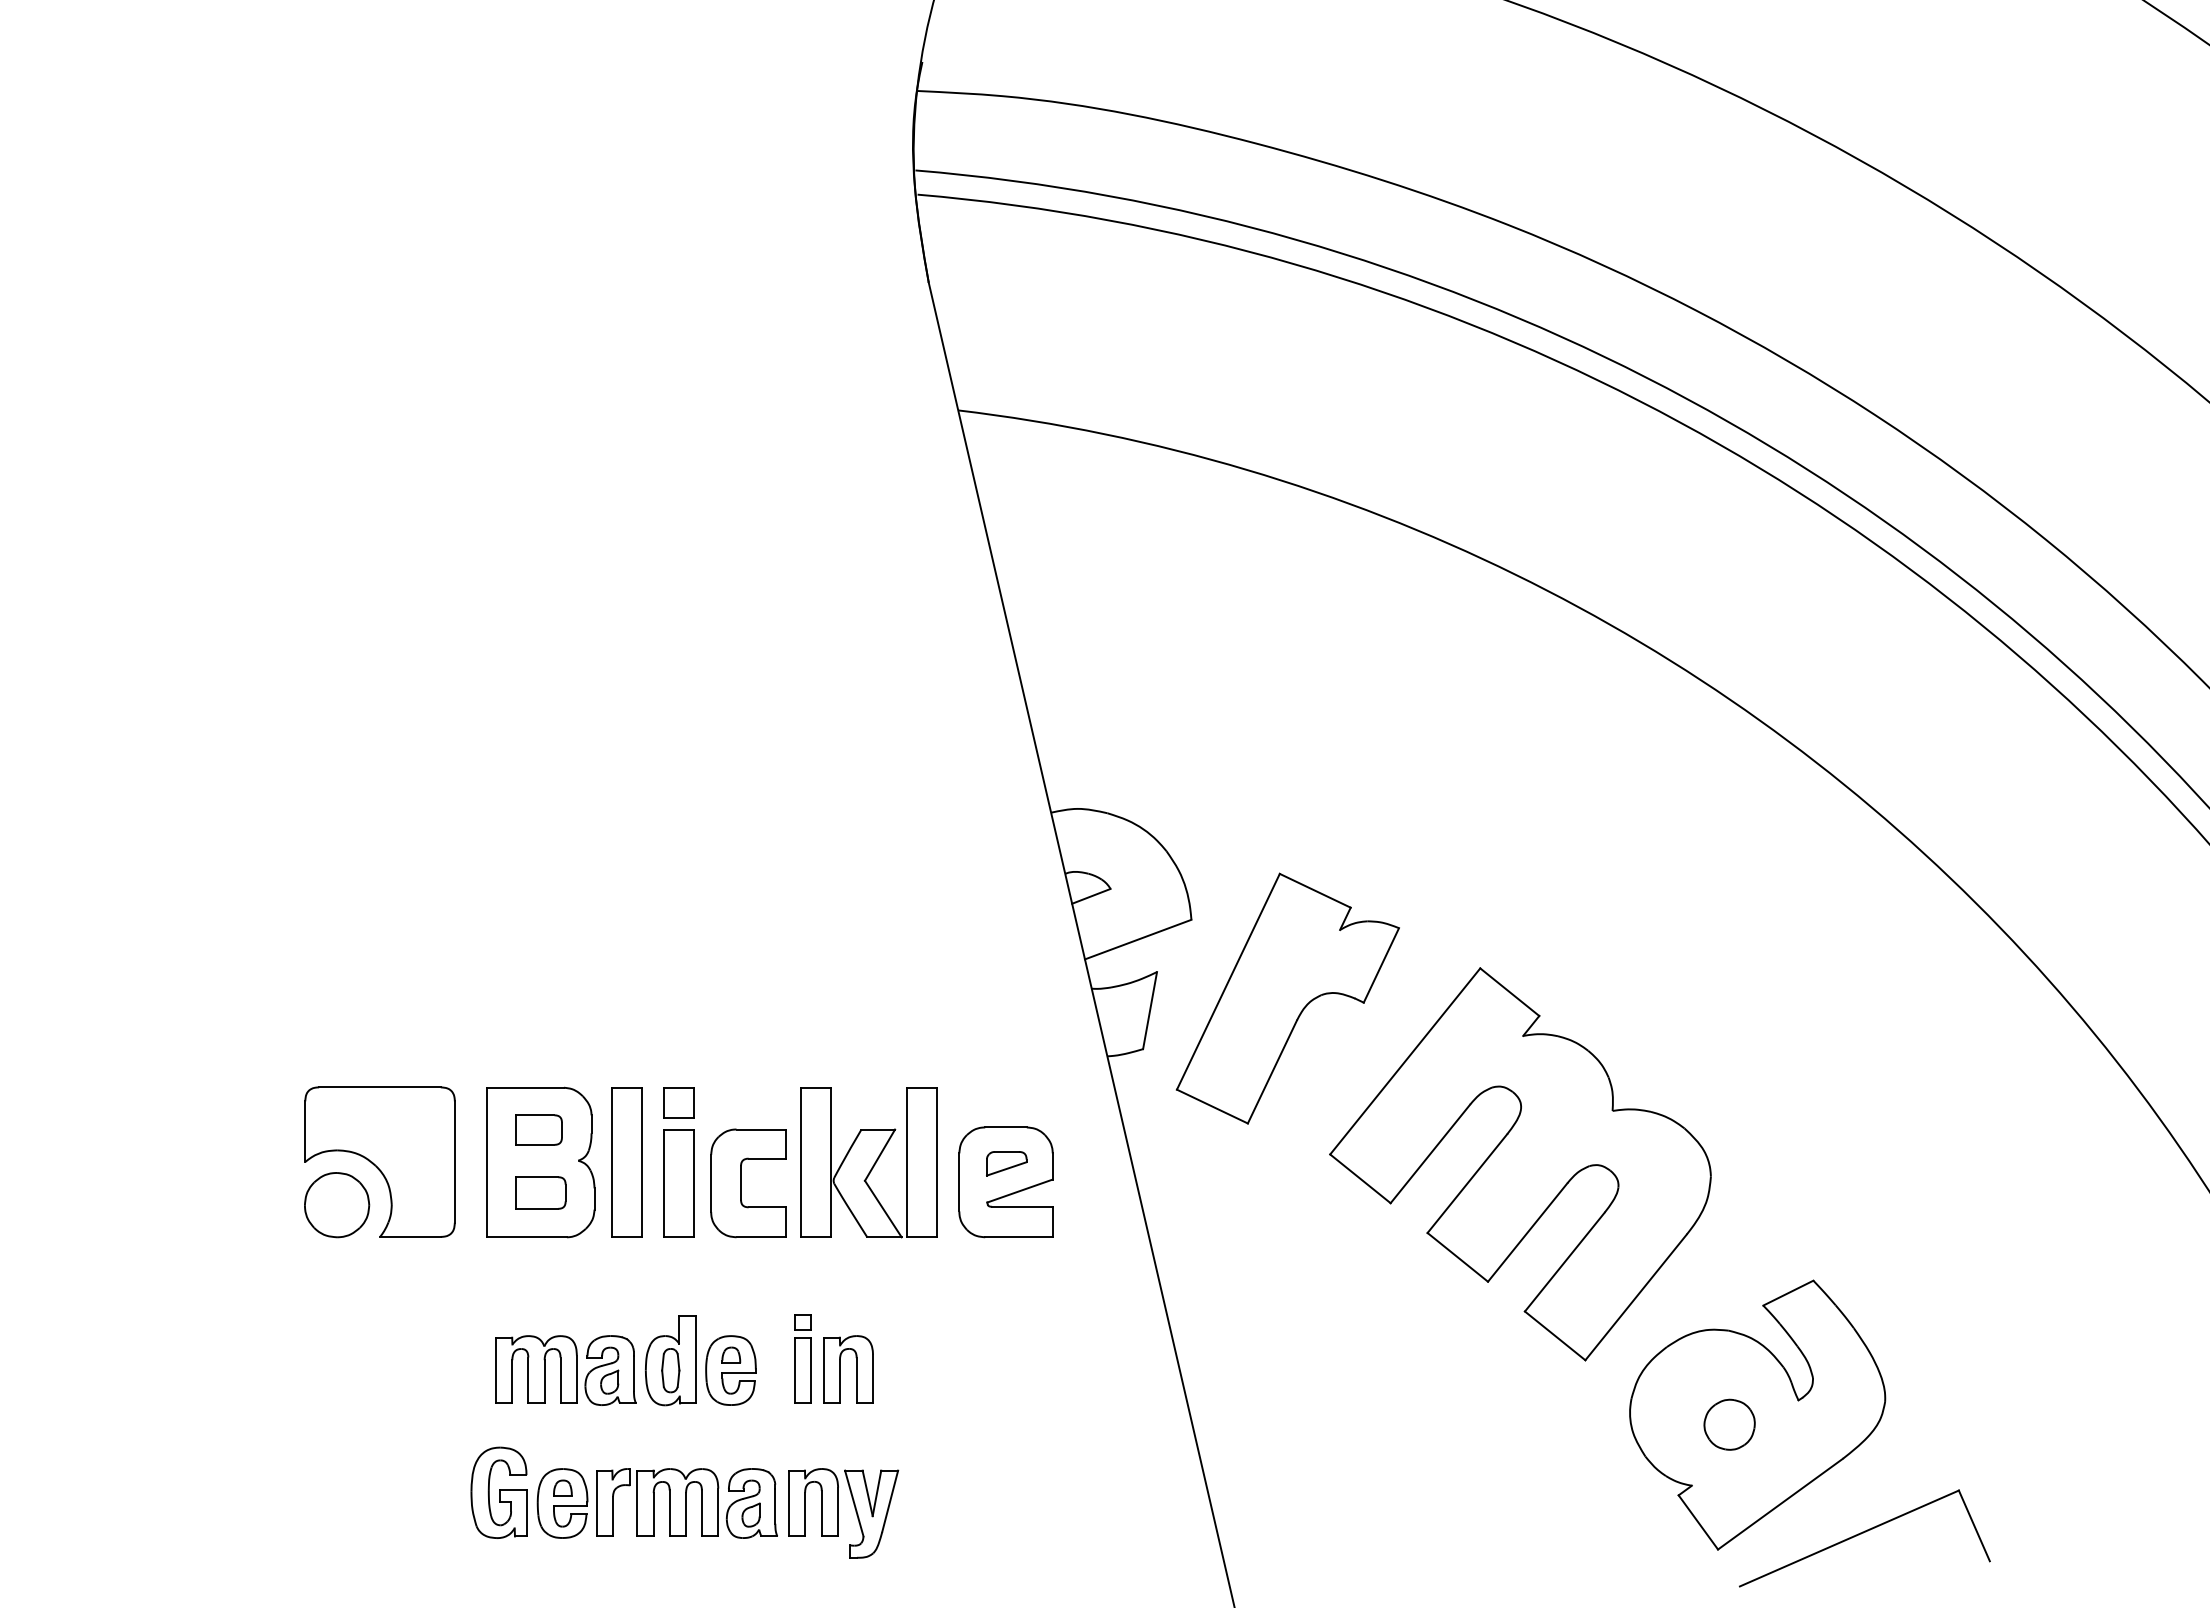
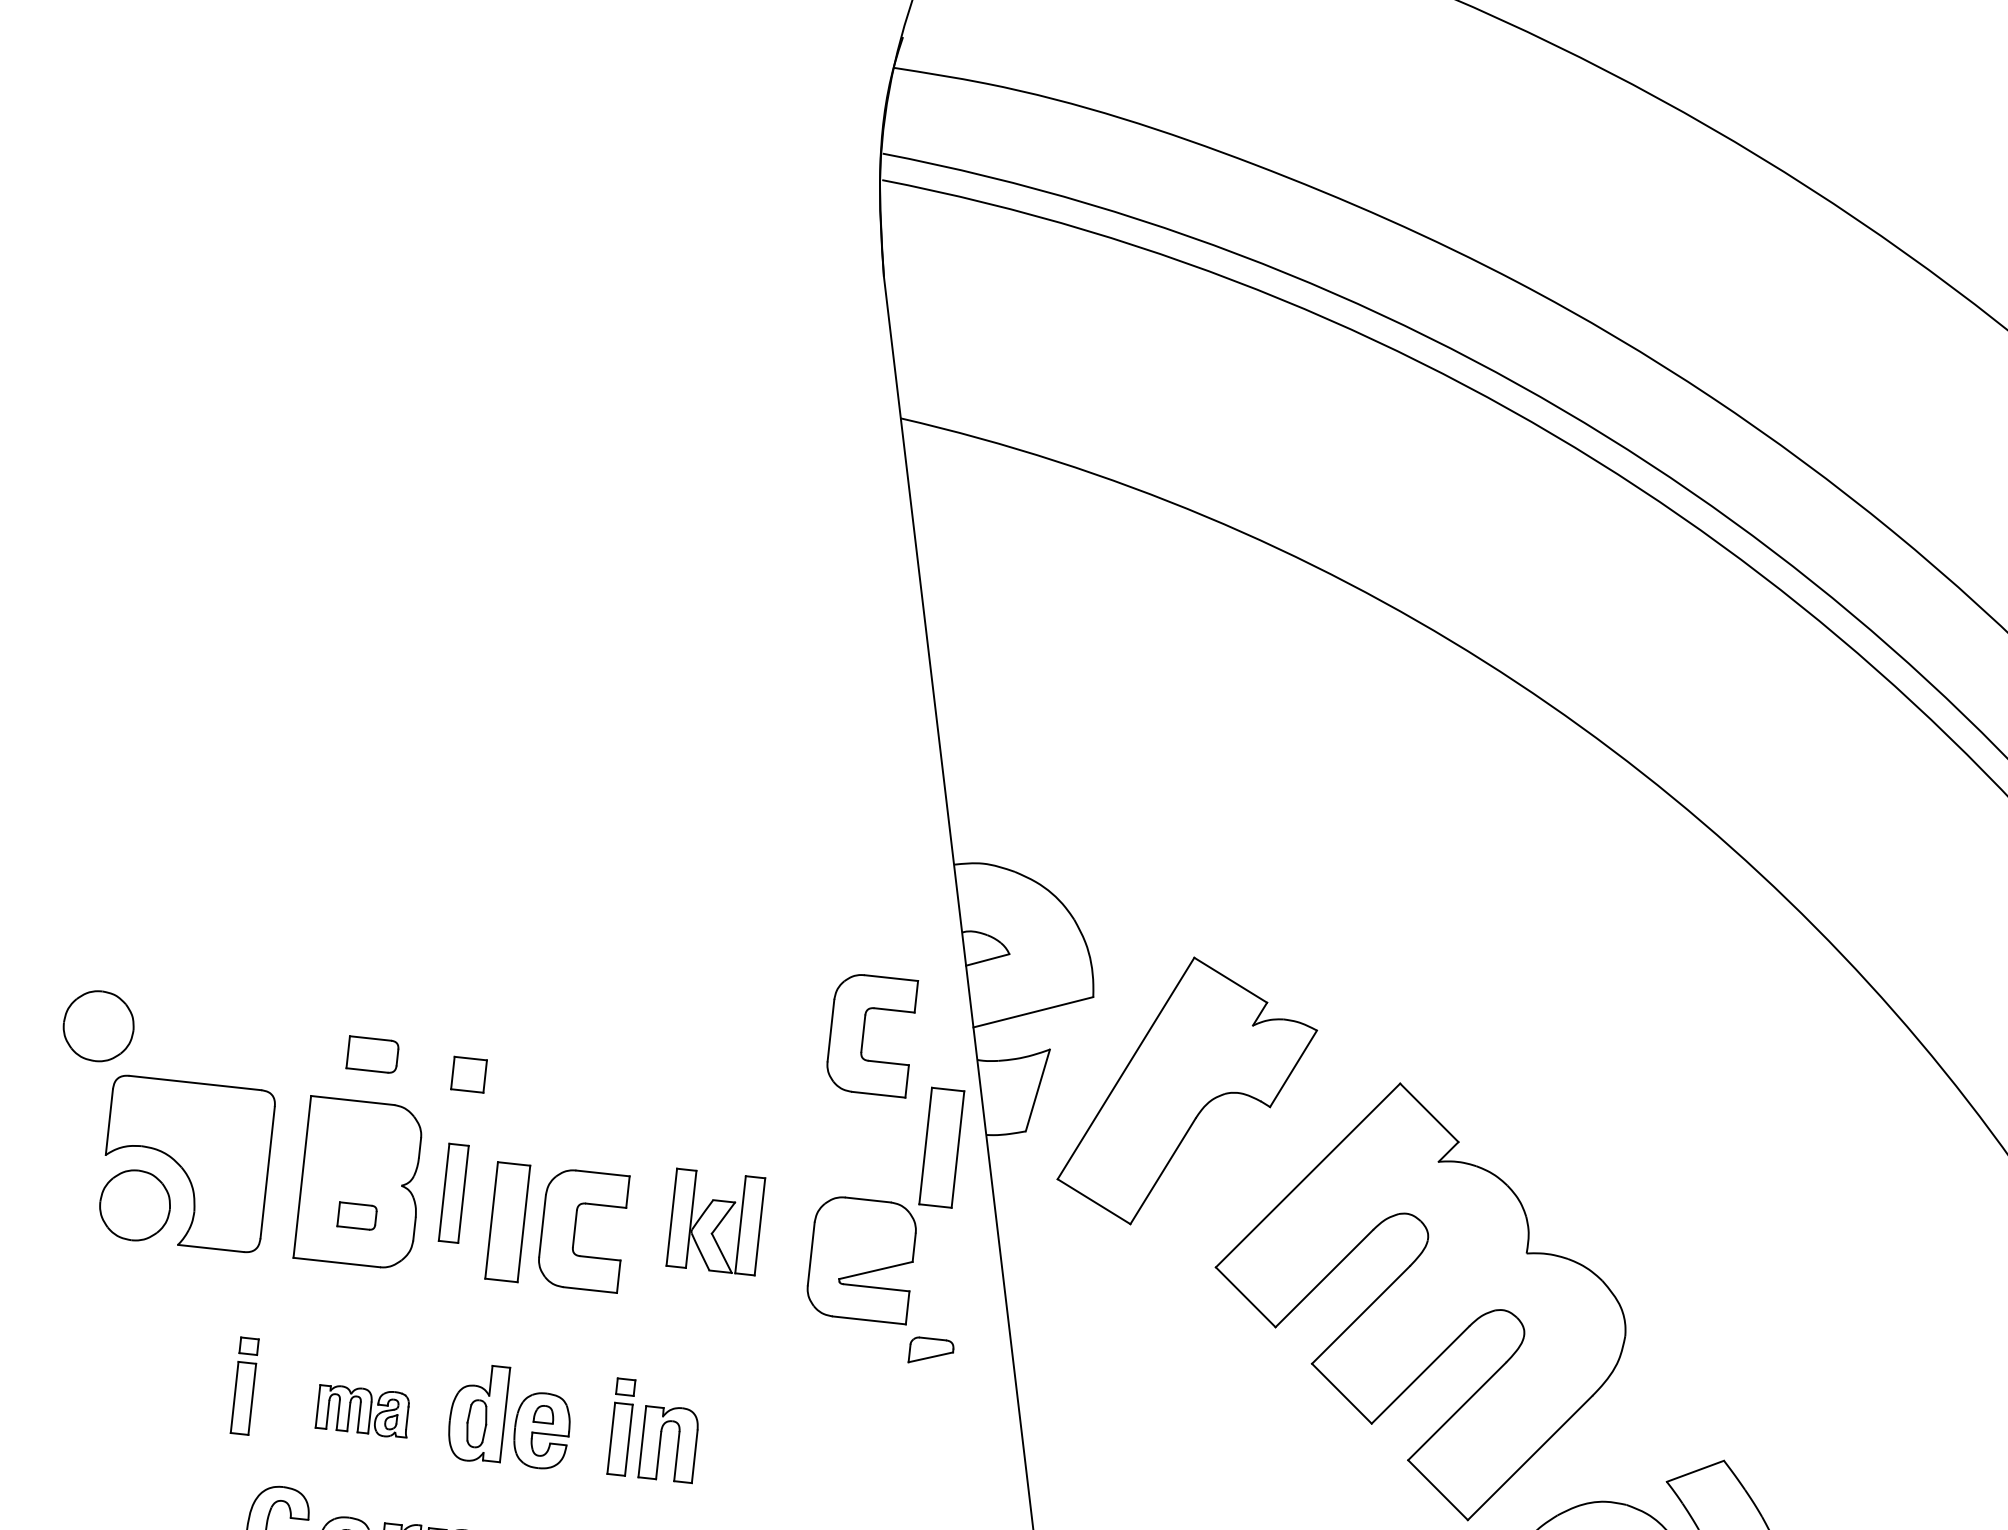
part: (985, 976) -> (863, 1034), added
part: (286, 1045) -> (99, 1026), added
part: (1067, 1072) -> (941, 1147), added
part: (678, 1102) -> (468, 1074), moved
part: (538, 1129) -> (372, 1054), moved
part: (626, 1162) -> (453, 1193), size x0.6
part: (868, 1162) -> (715, 1221), size x0.6
part: (1006, 1163) -> (931, 1351), moved
part: (540, 1192) -> (356, 1215), size x0.7
part: (454, 1358) -> (244, 1385), added
part: (565, 1370) -> (362, 1411), size x0.6

